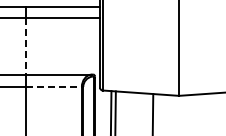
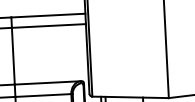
line: (25, 46) -> (12, 56), dashed -> solid
line: (53, 86) -> (42, 95), dashed -> solid

